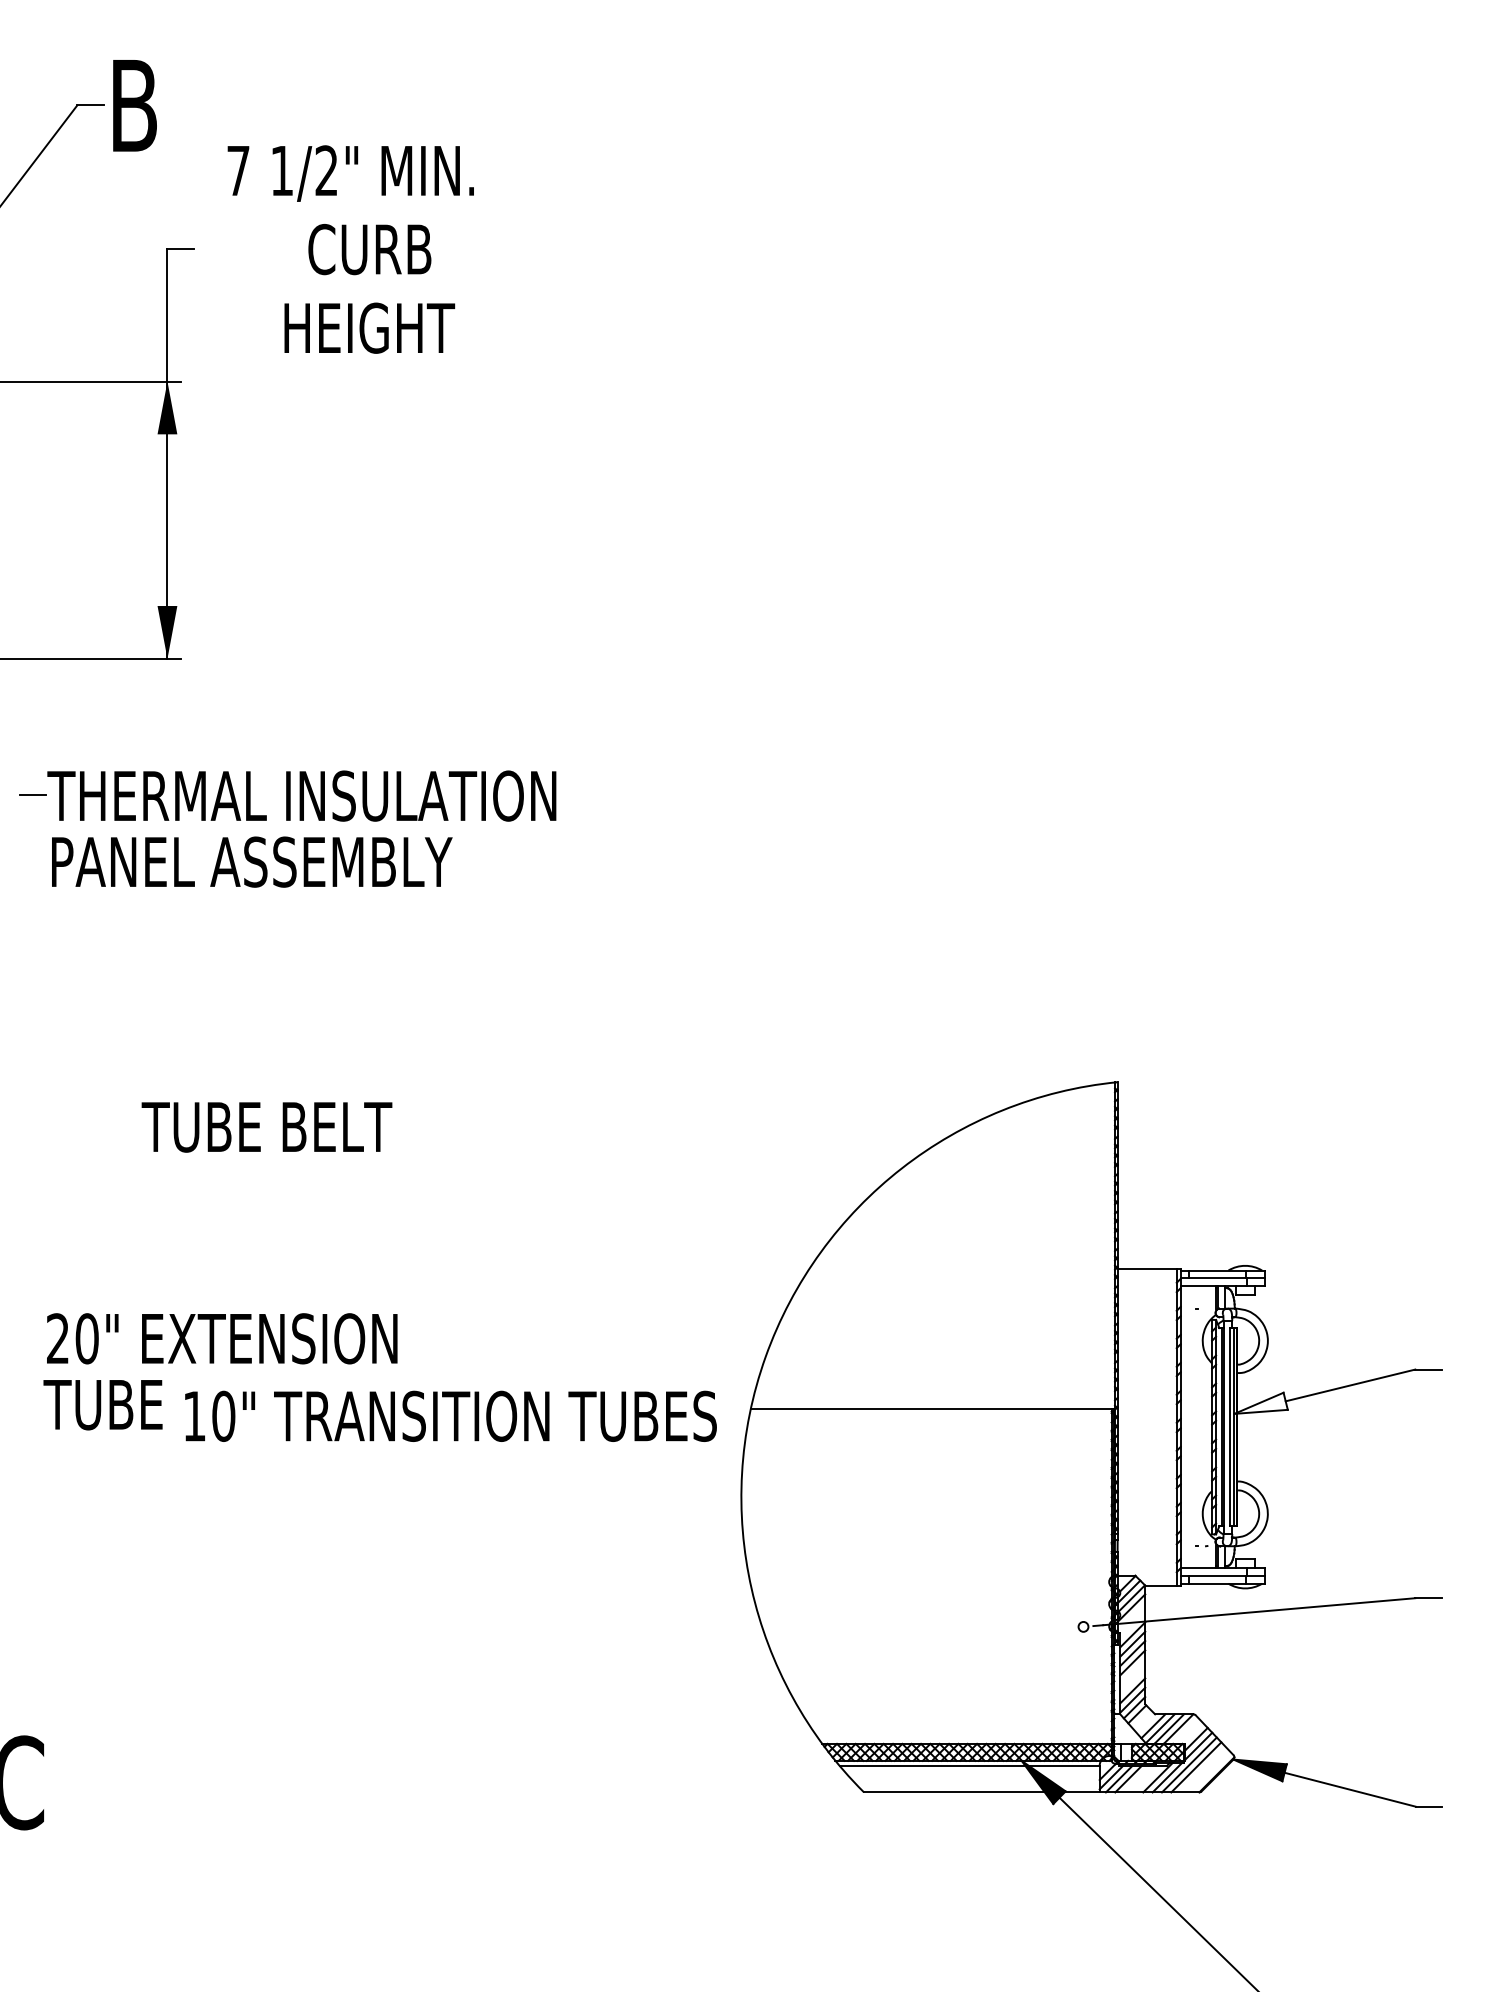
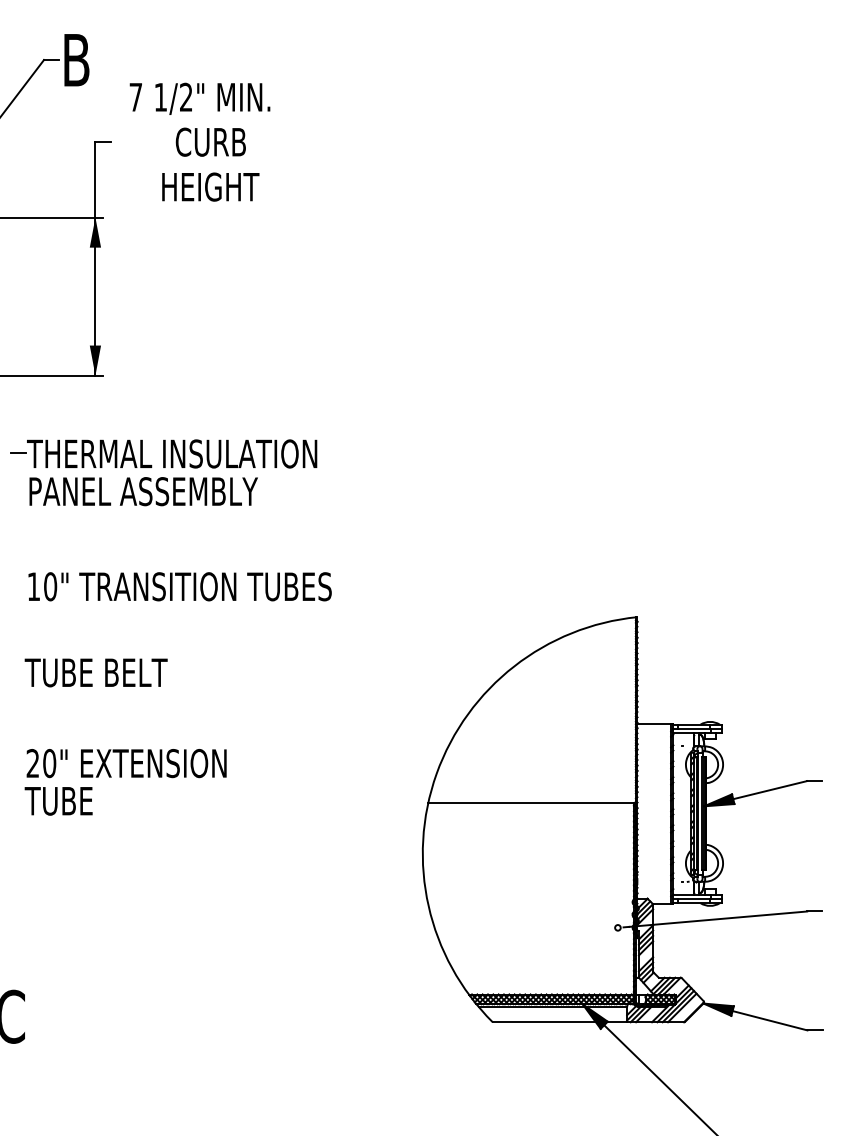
text: (265, 1126) -> (95, 672), moved
fill: (1261, 1403) -> (719, 800), added
text: (449, 1415) -> (179, 586), moved

